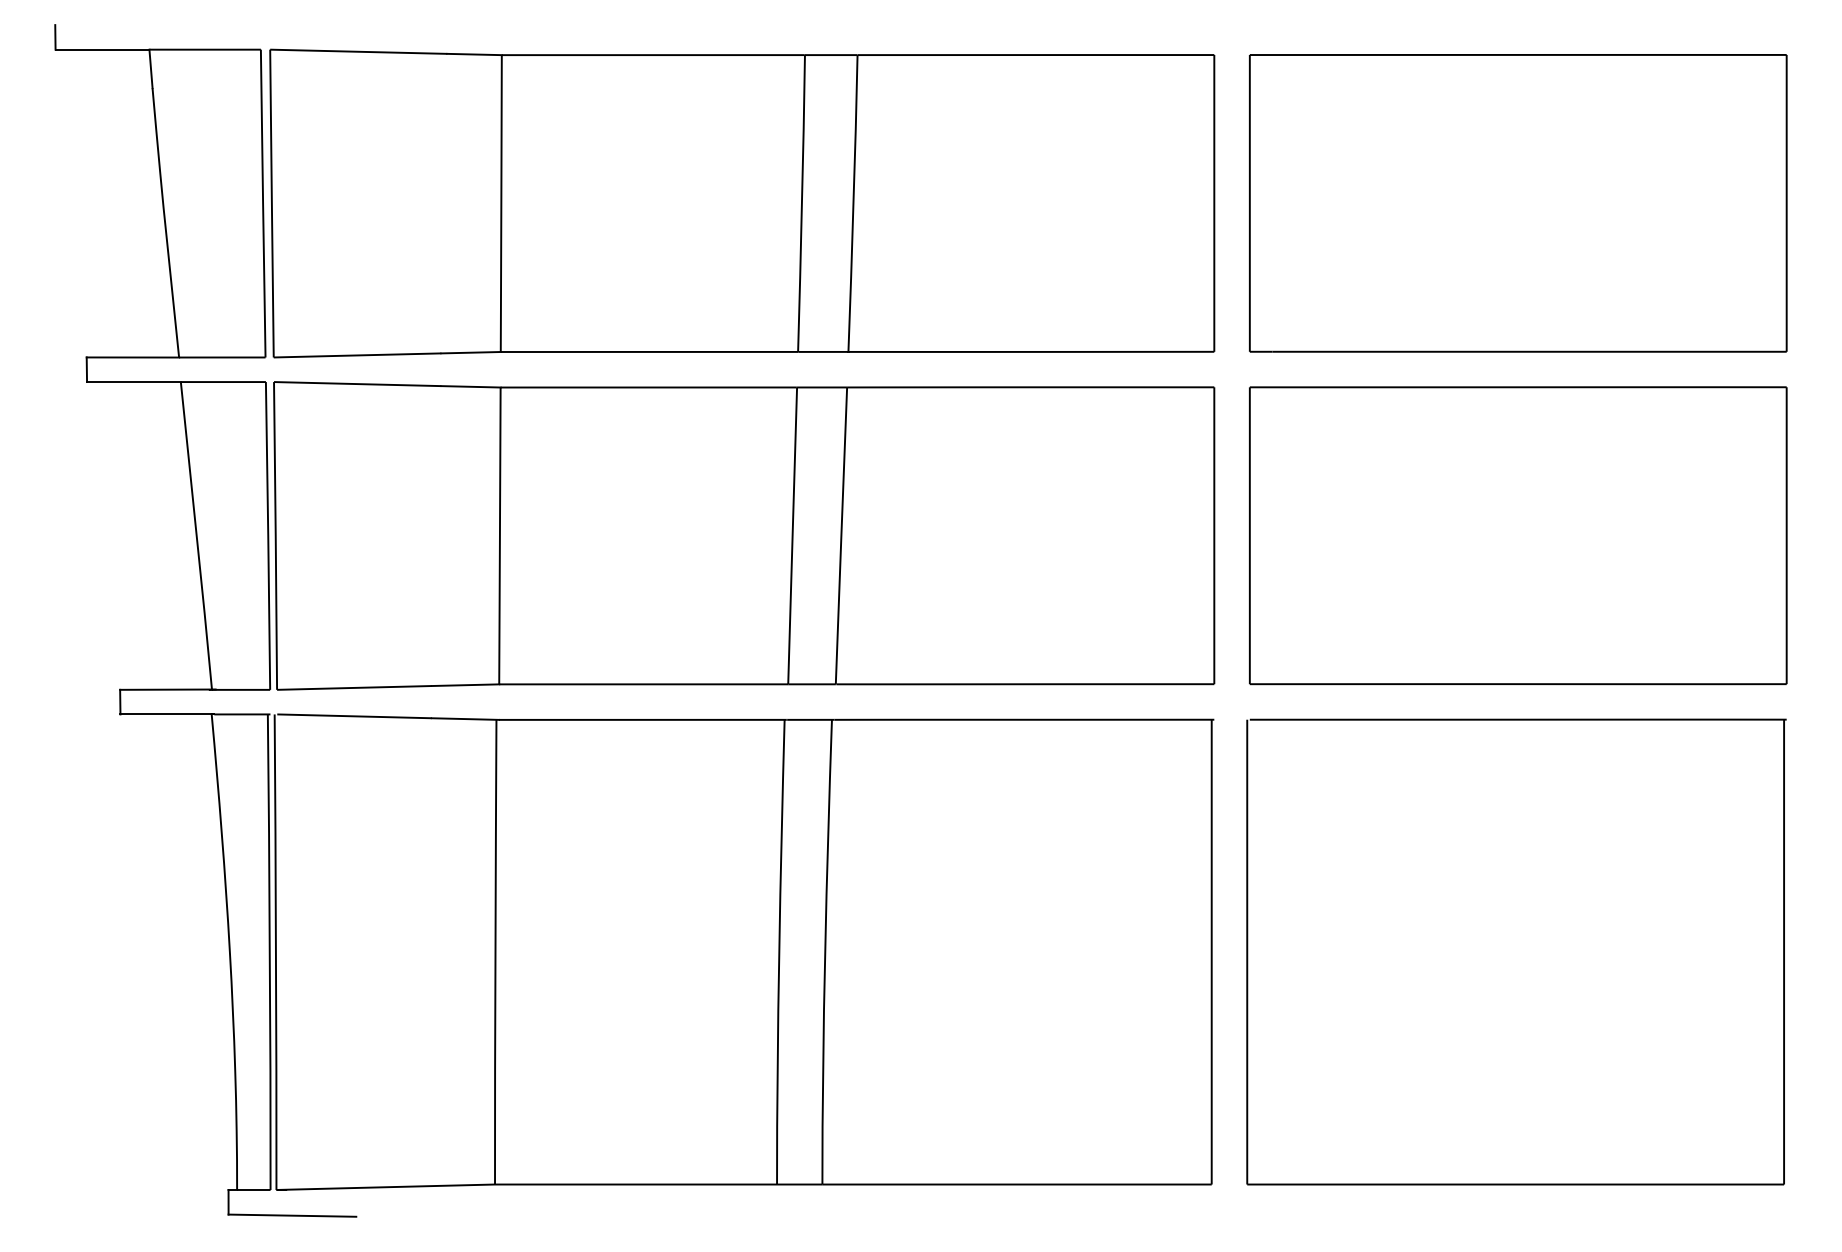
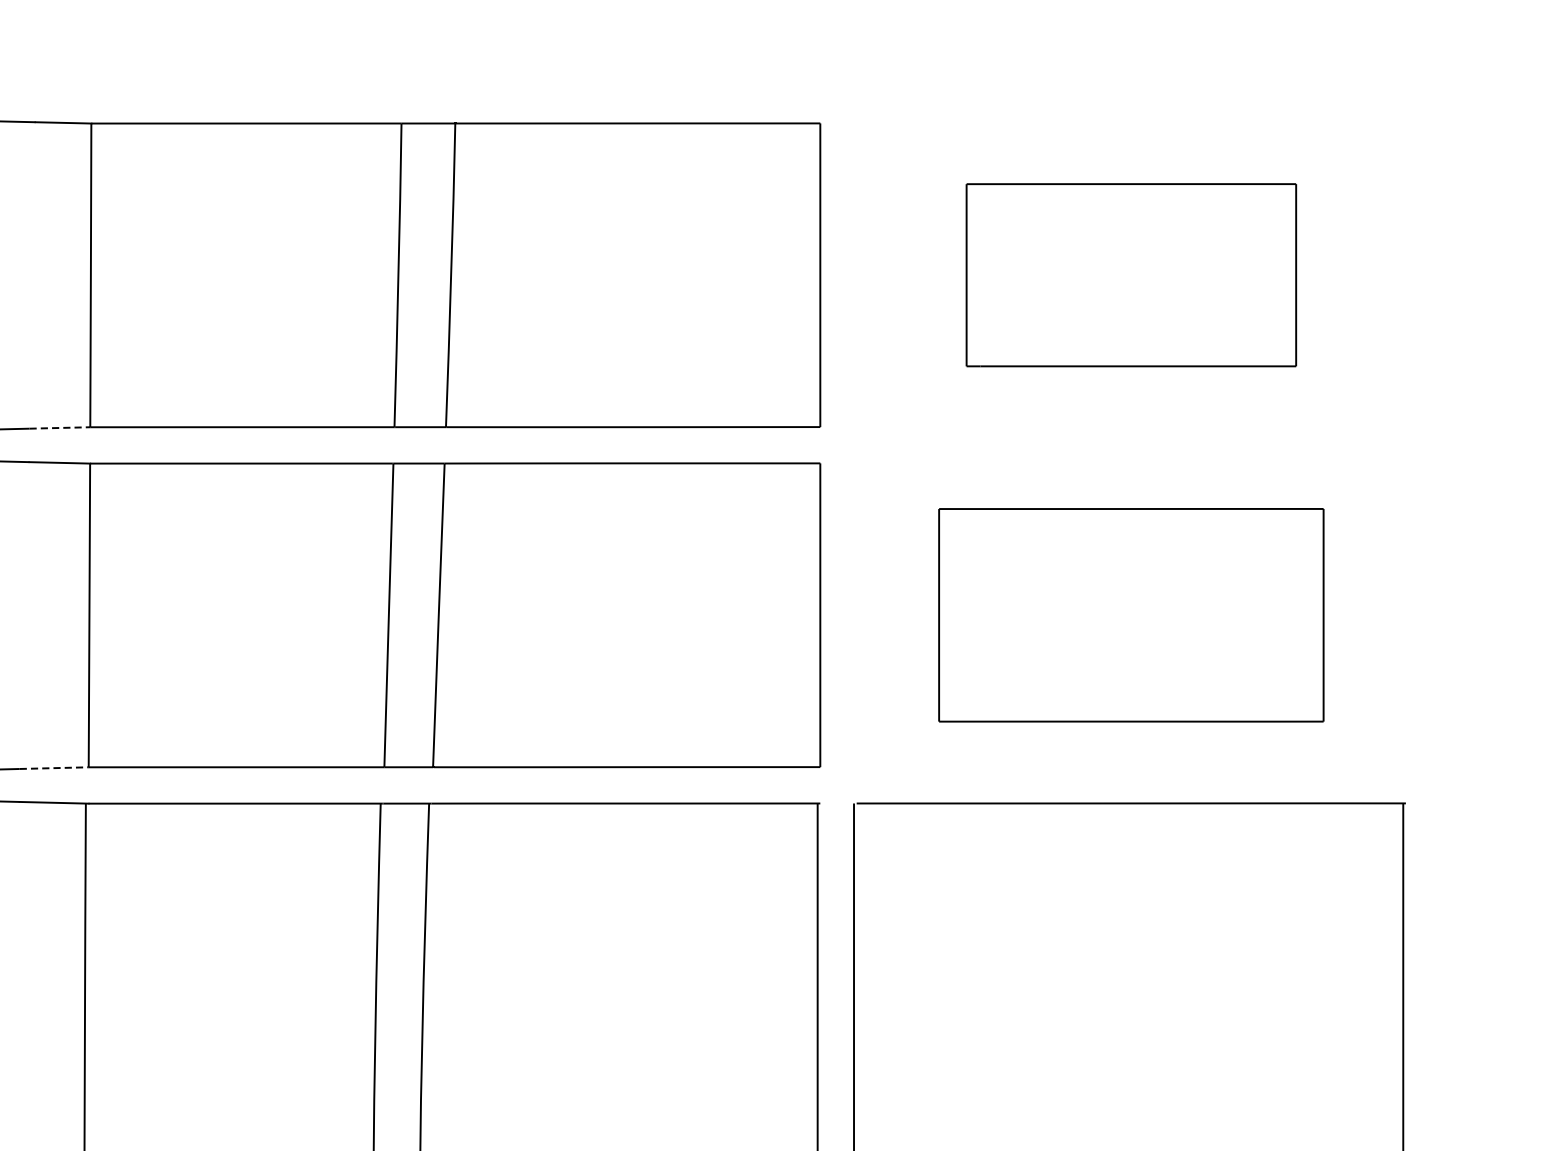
part: (1518, 203) -> (1131, 275), size x0.6
line: (471, 352) -> (60, 427), solid -> dashed
part: (1518, 535) -> (1131, 614), size x0.7
line: (465, 685) -> (54, 768), solid -> dashed

